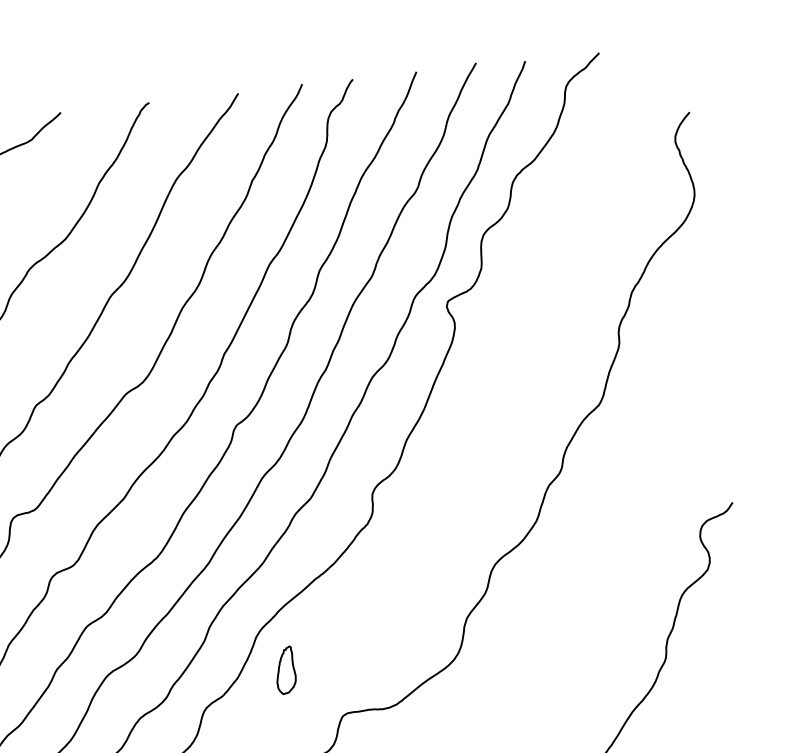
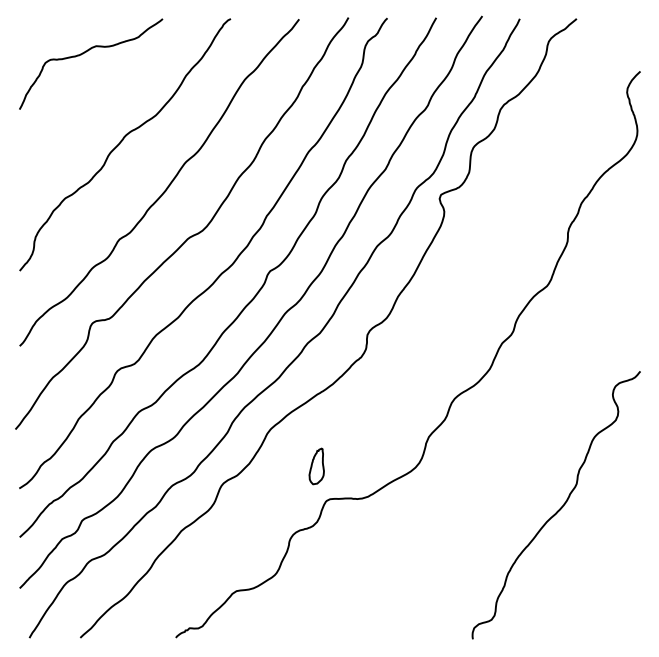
part: (285, 670) -> (316, 466), moved

